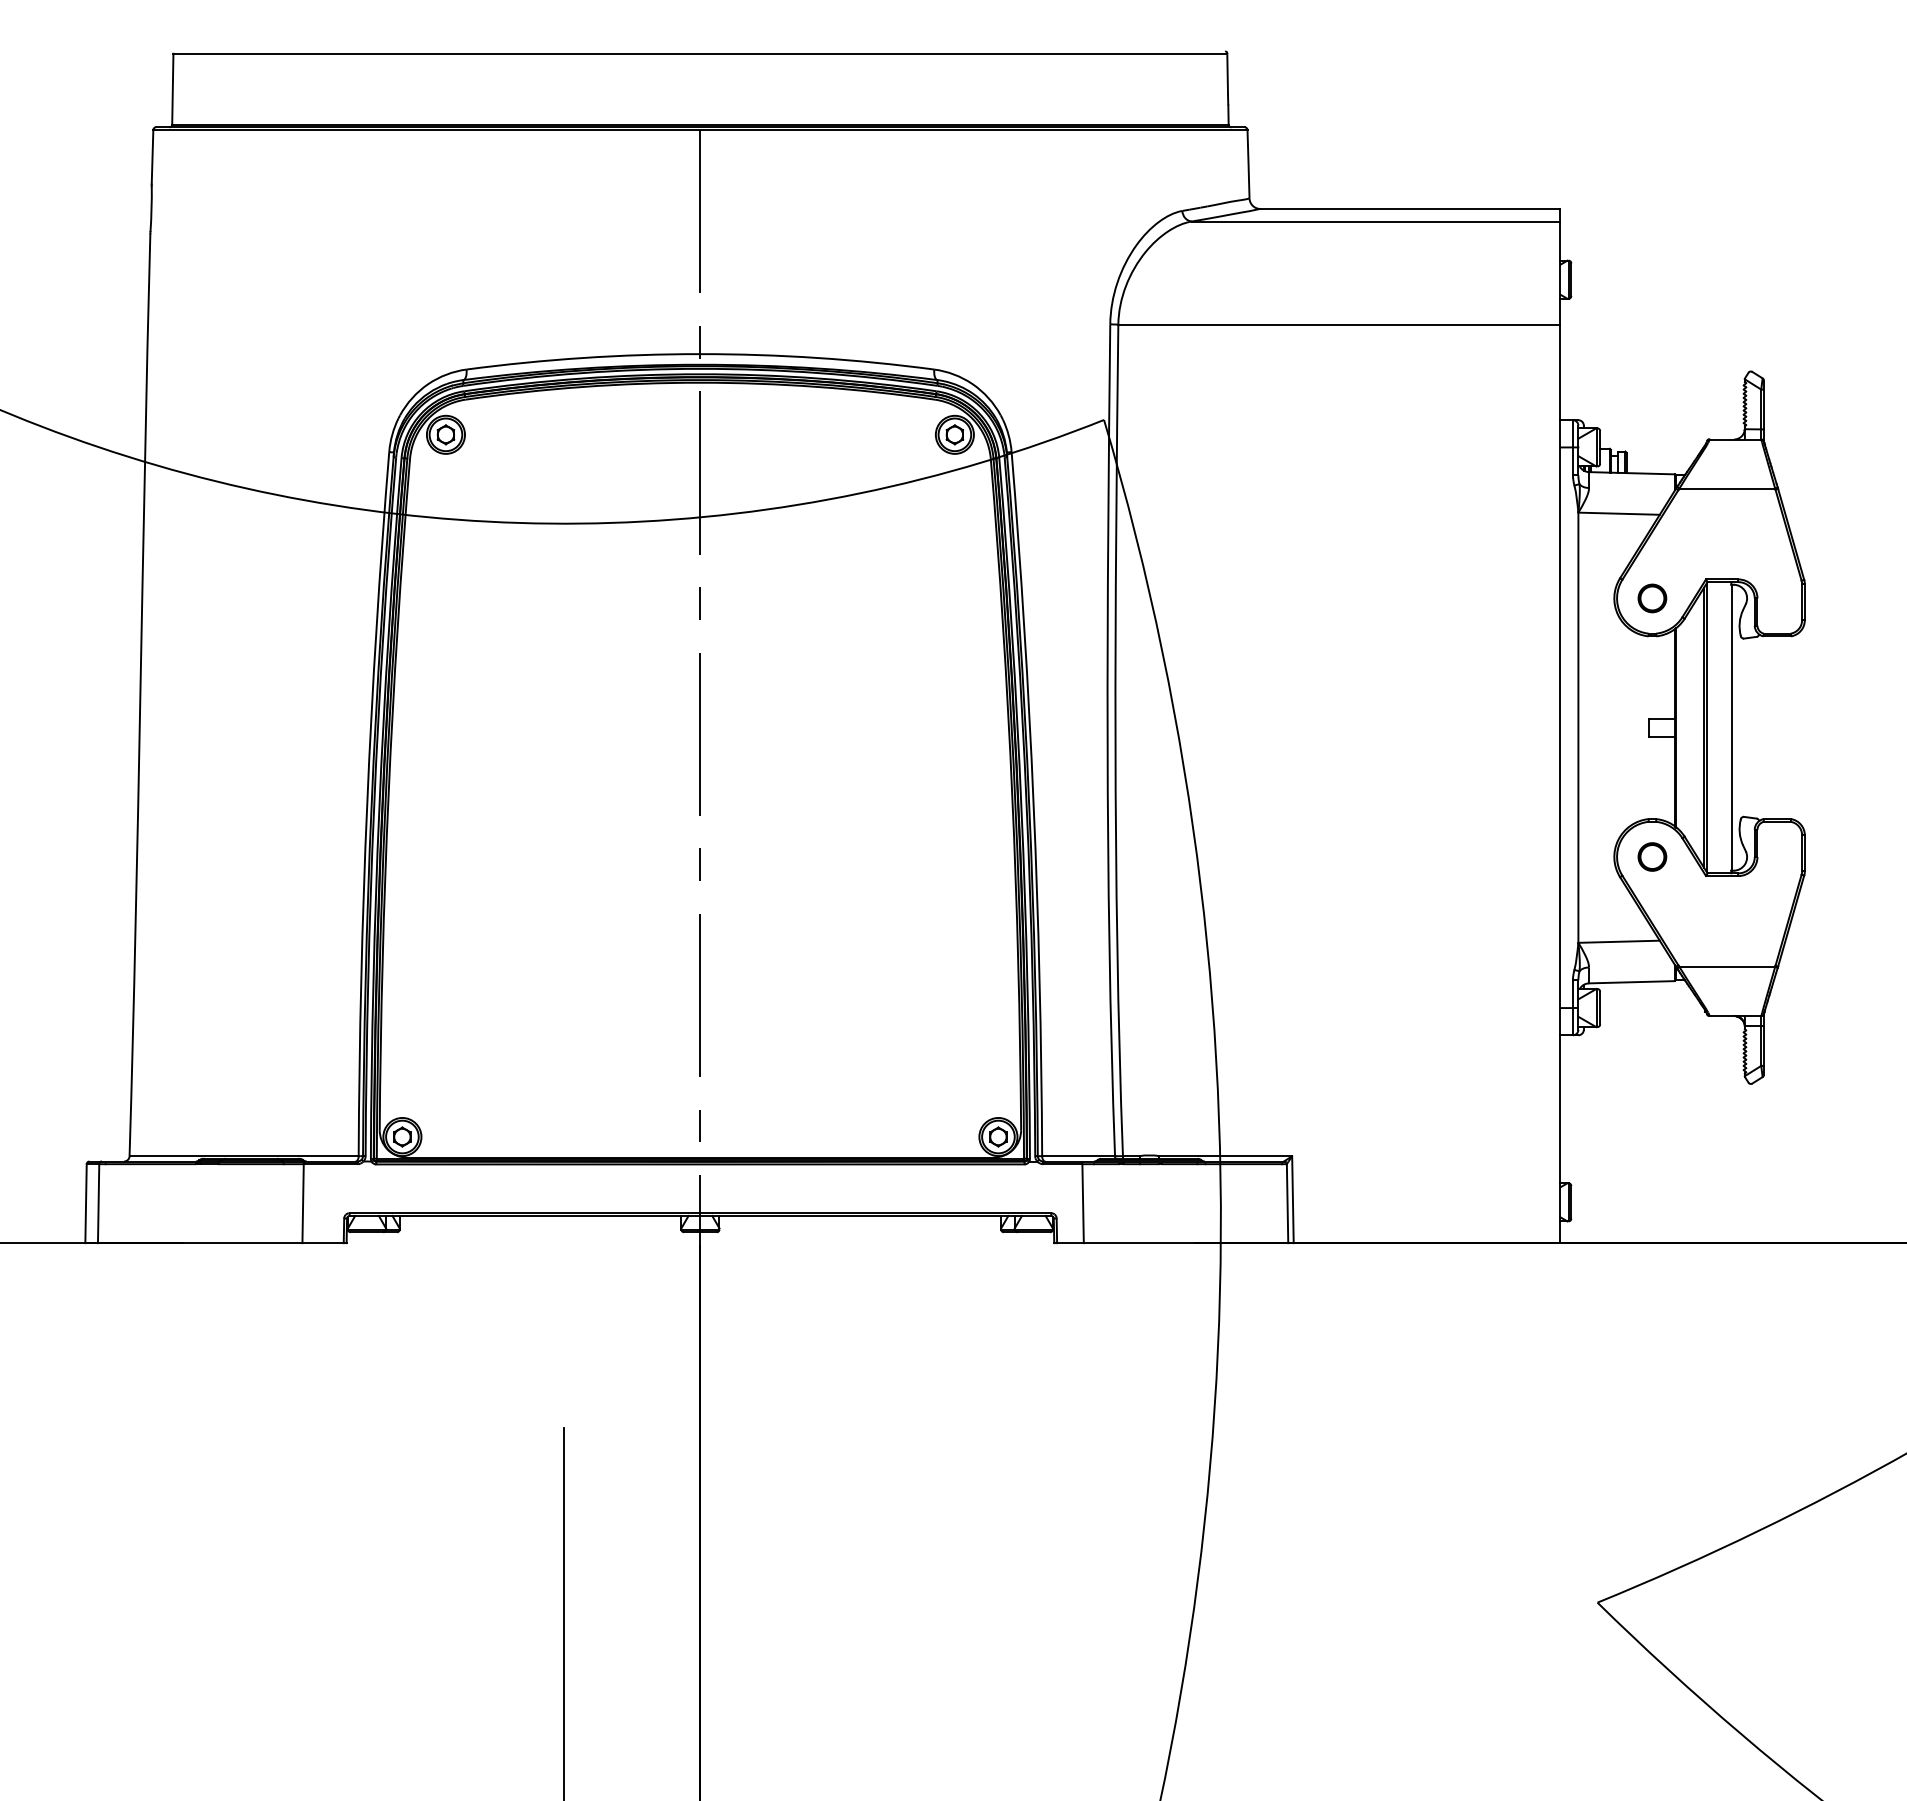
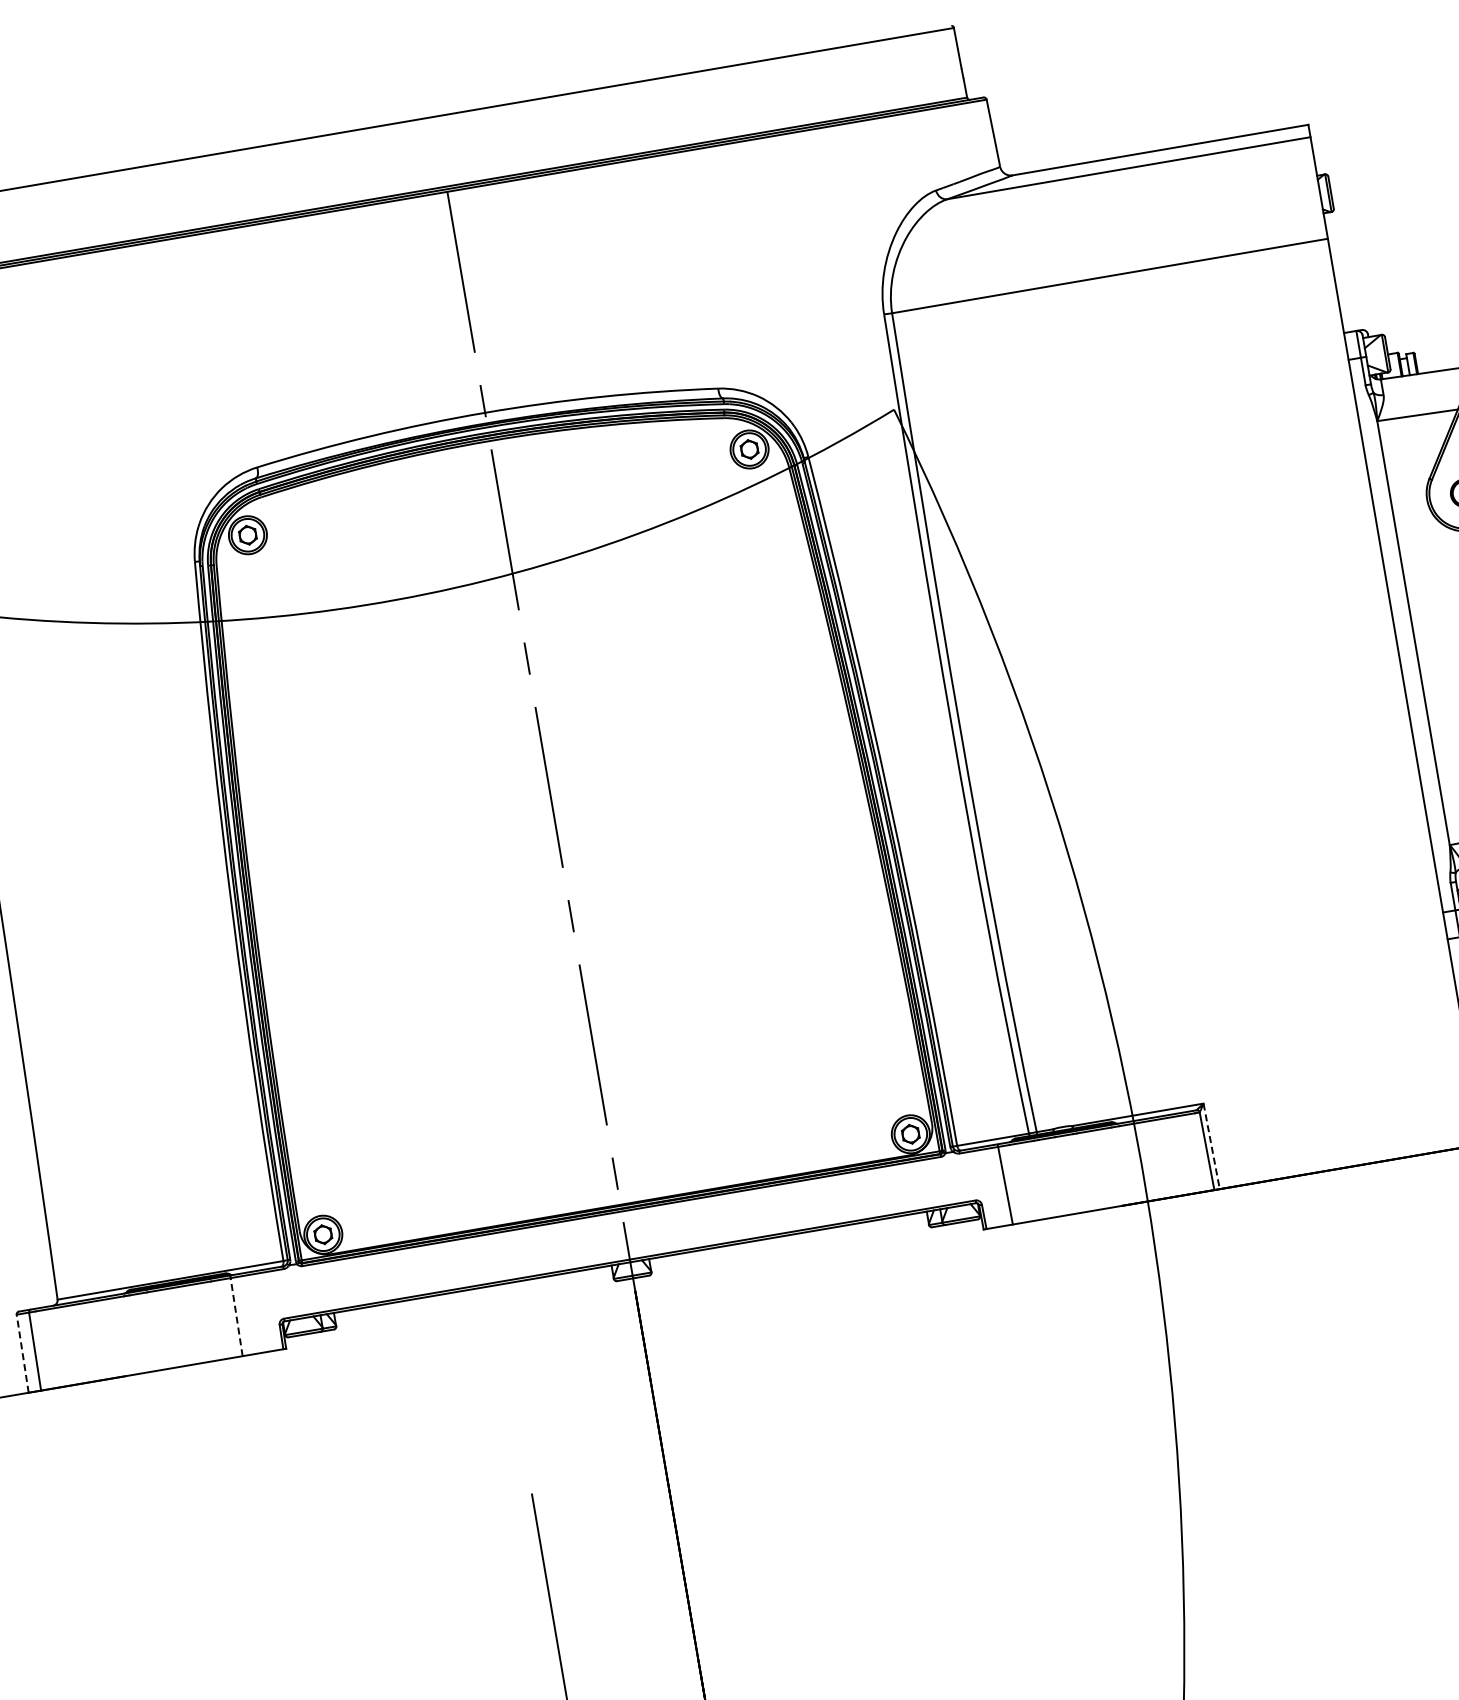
line: (1292, 1199) -> (1211, 1146), solid -> dashed
line: (86, 1203) -> (23, 1353), solid -> dashed
line: (303, 1203) -> (237, 1316), solid -> dashed

